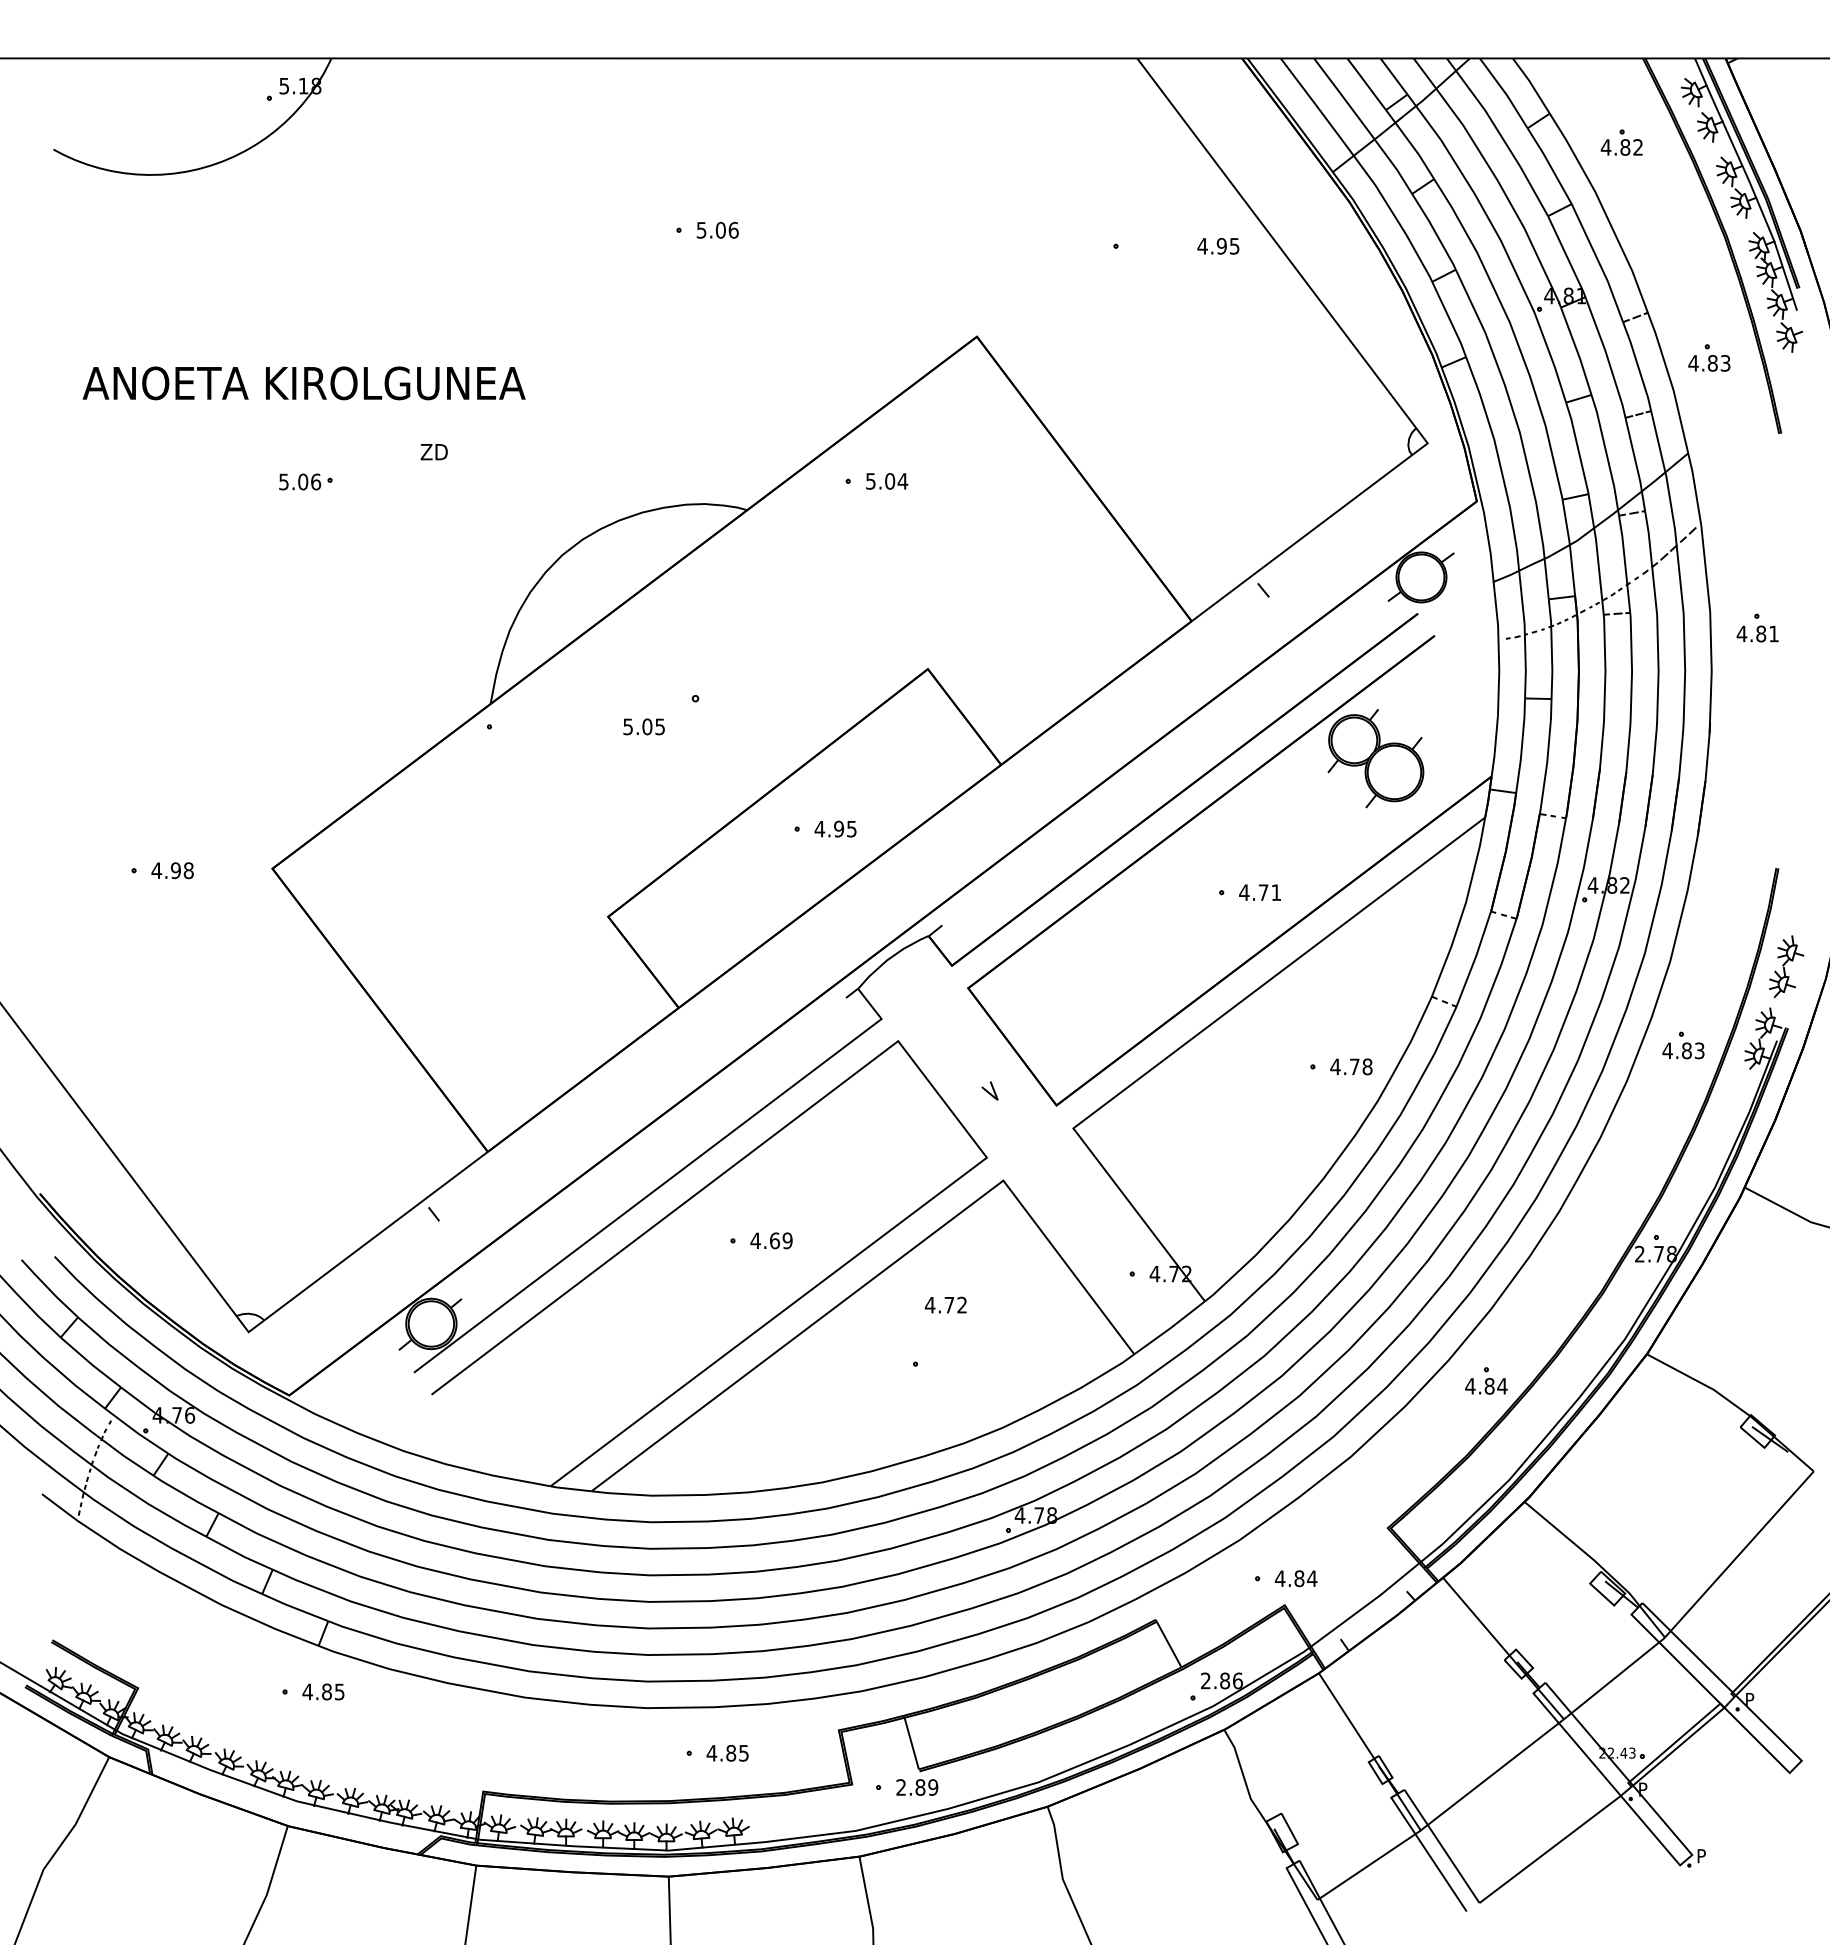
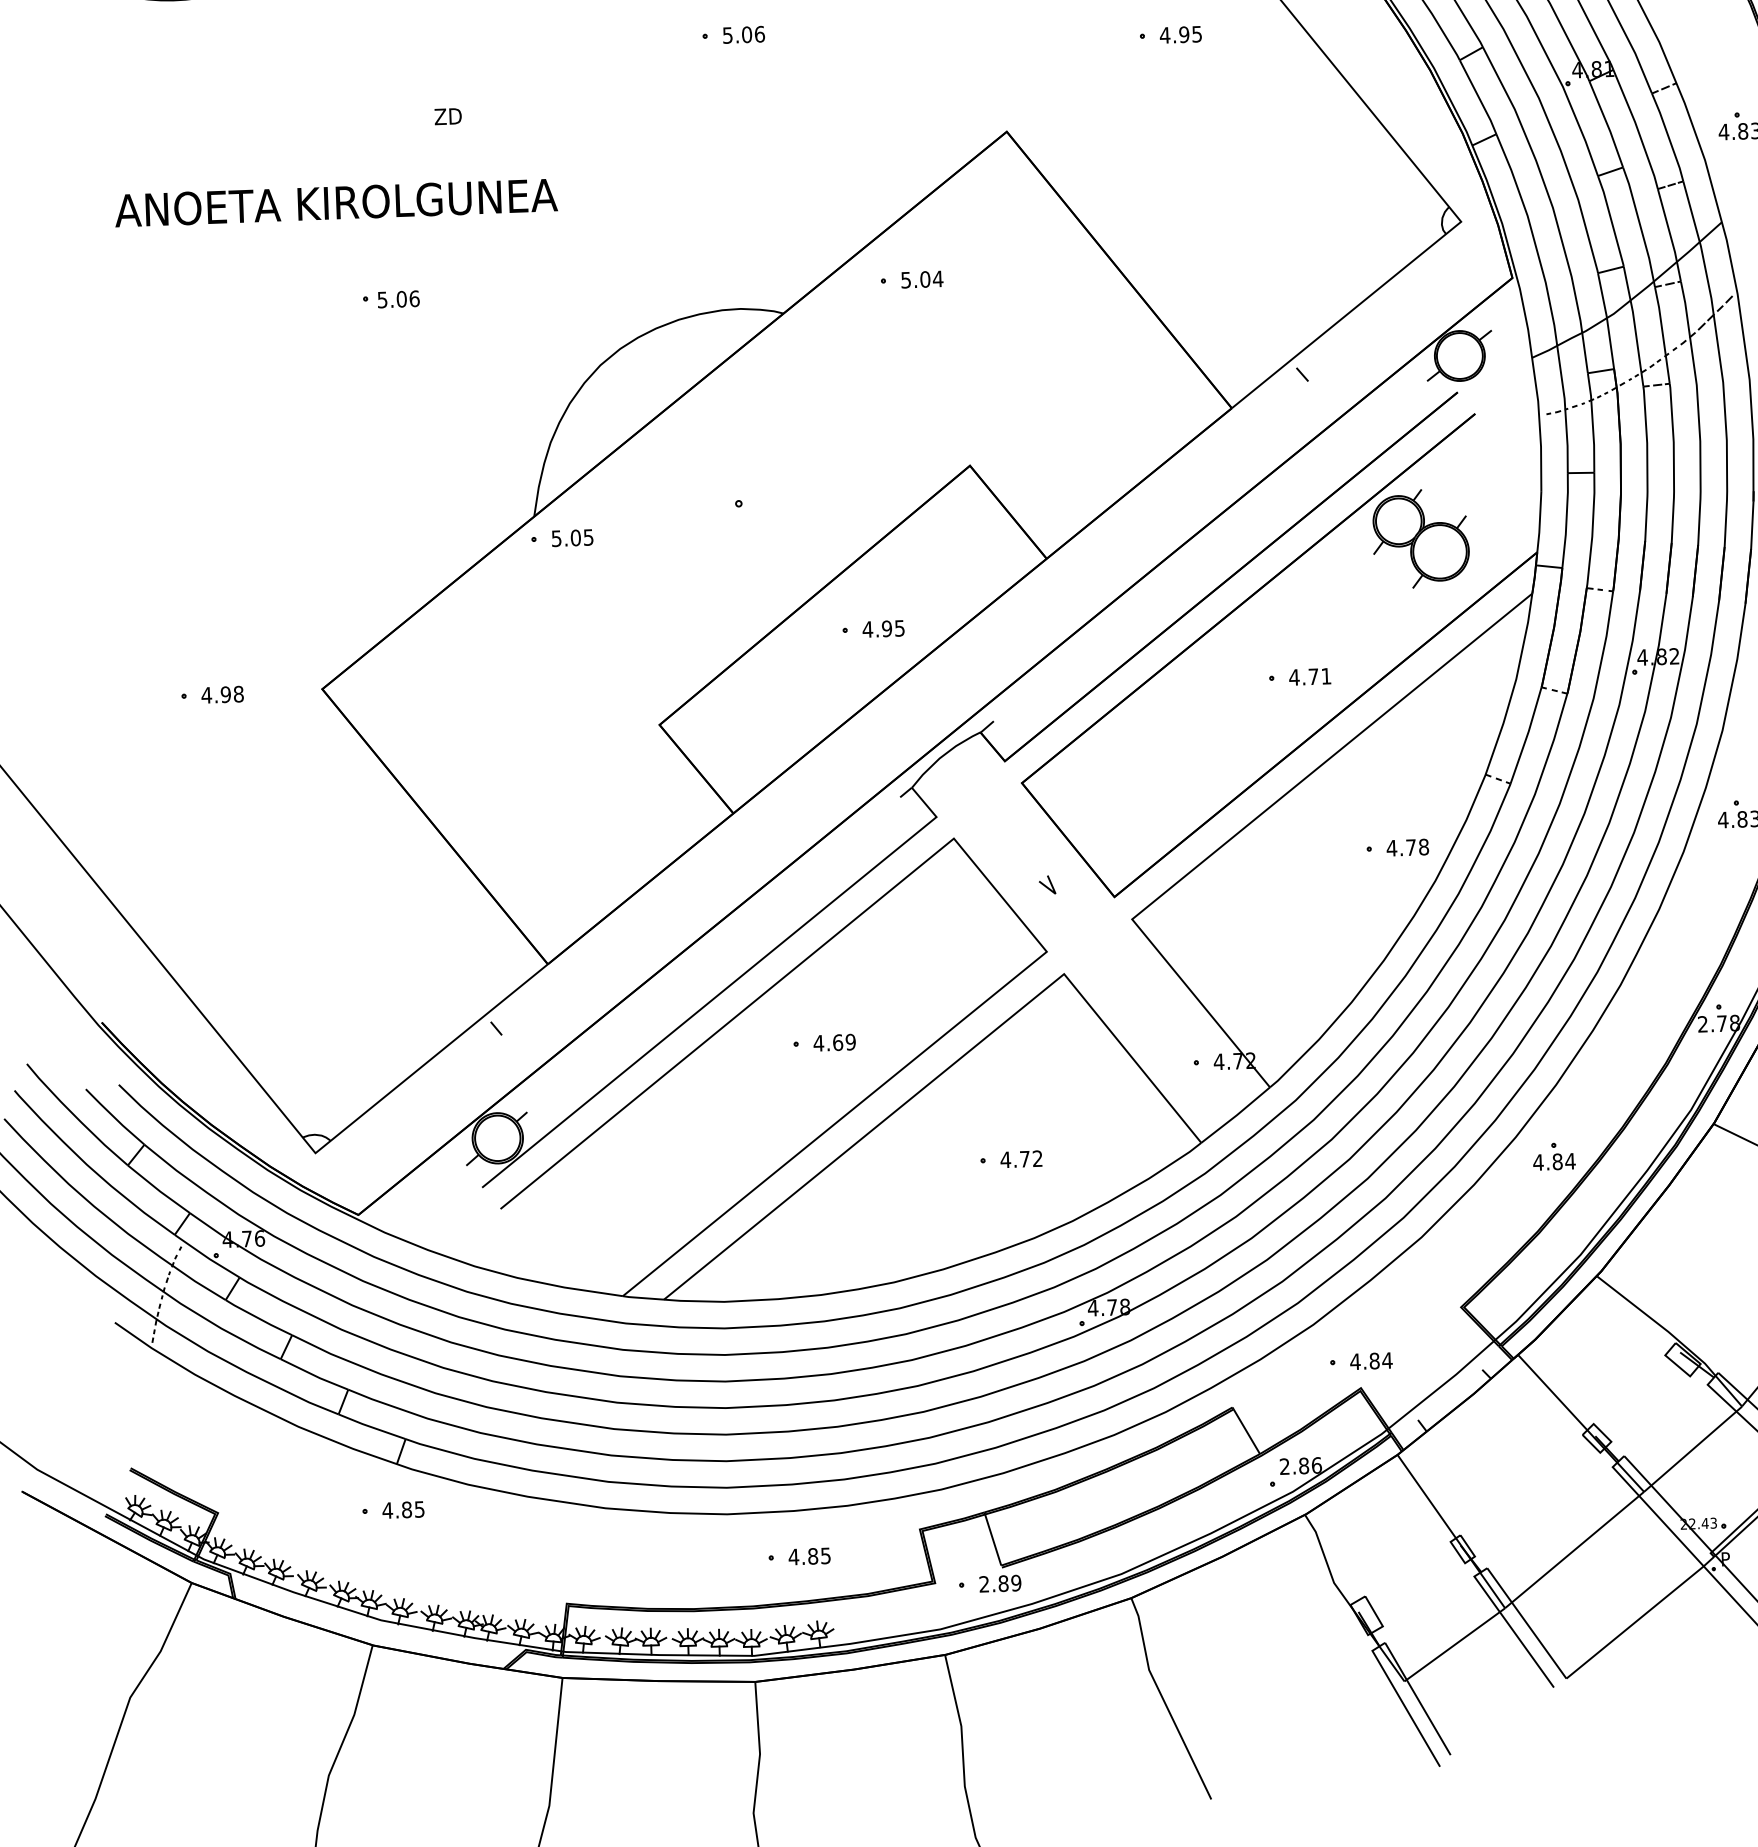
text: (1218, 245) -> (1180, 34), moved
text: (433, 452) -> (447, 117), moved
text: (300, 481) -> (399, 298), moved
text: (643, 726) -> (571, 537), moved
text: (945, 1304) -> (1021, 1158), moved

